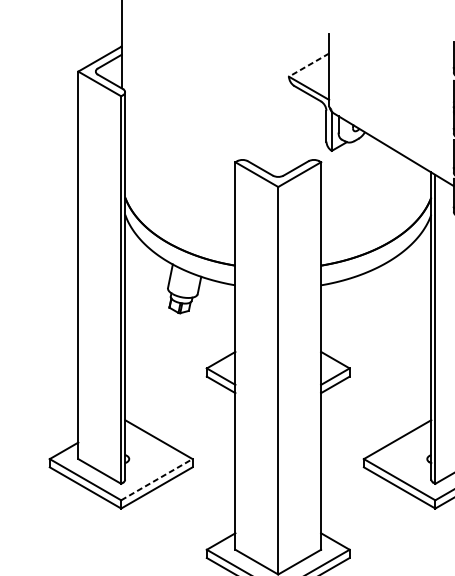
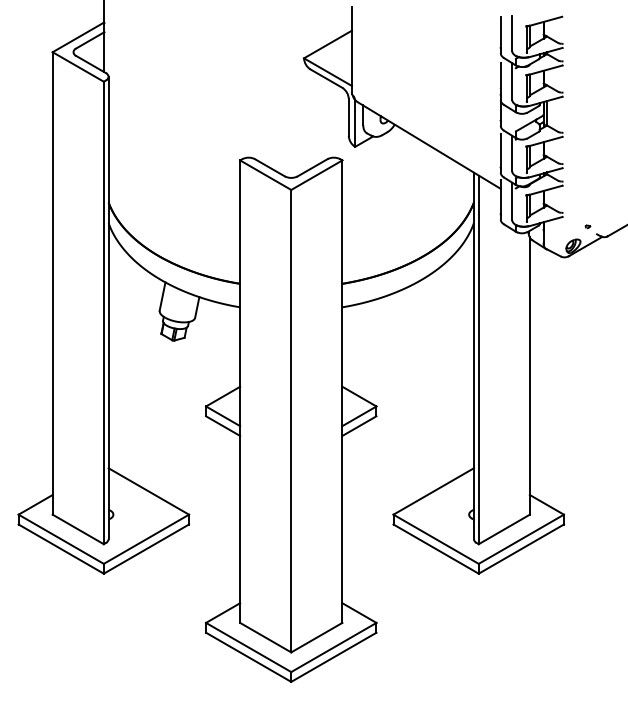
line: (309, 65) -> (328, 44), dashed -> solid
line: (156, 479) -> (146, 539), dashed -> solid

